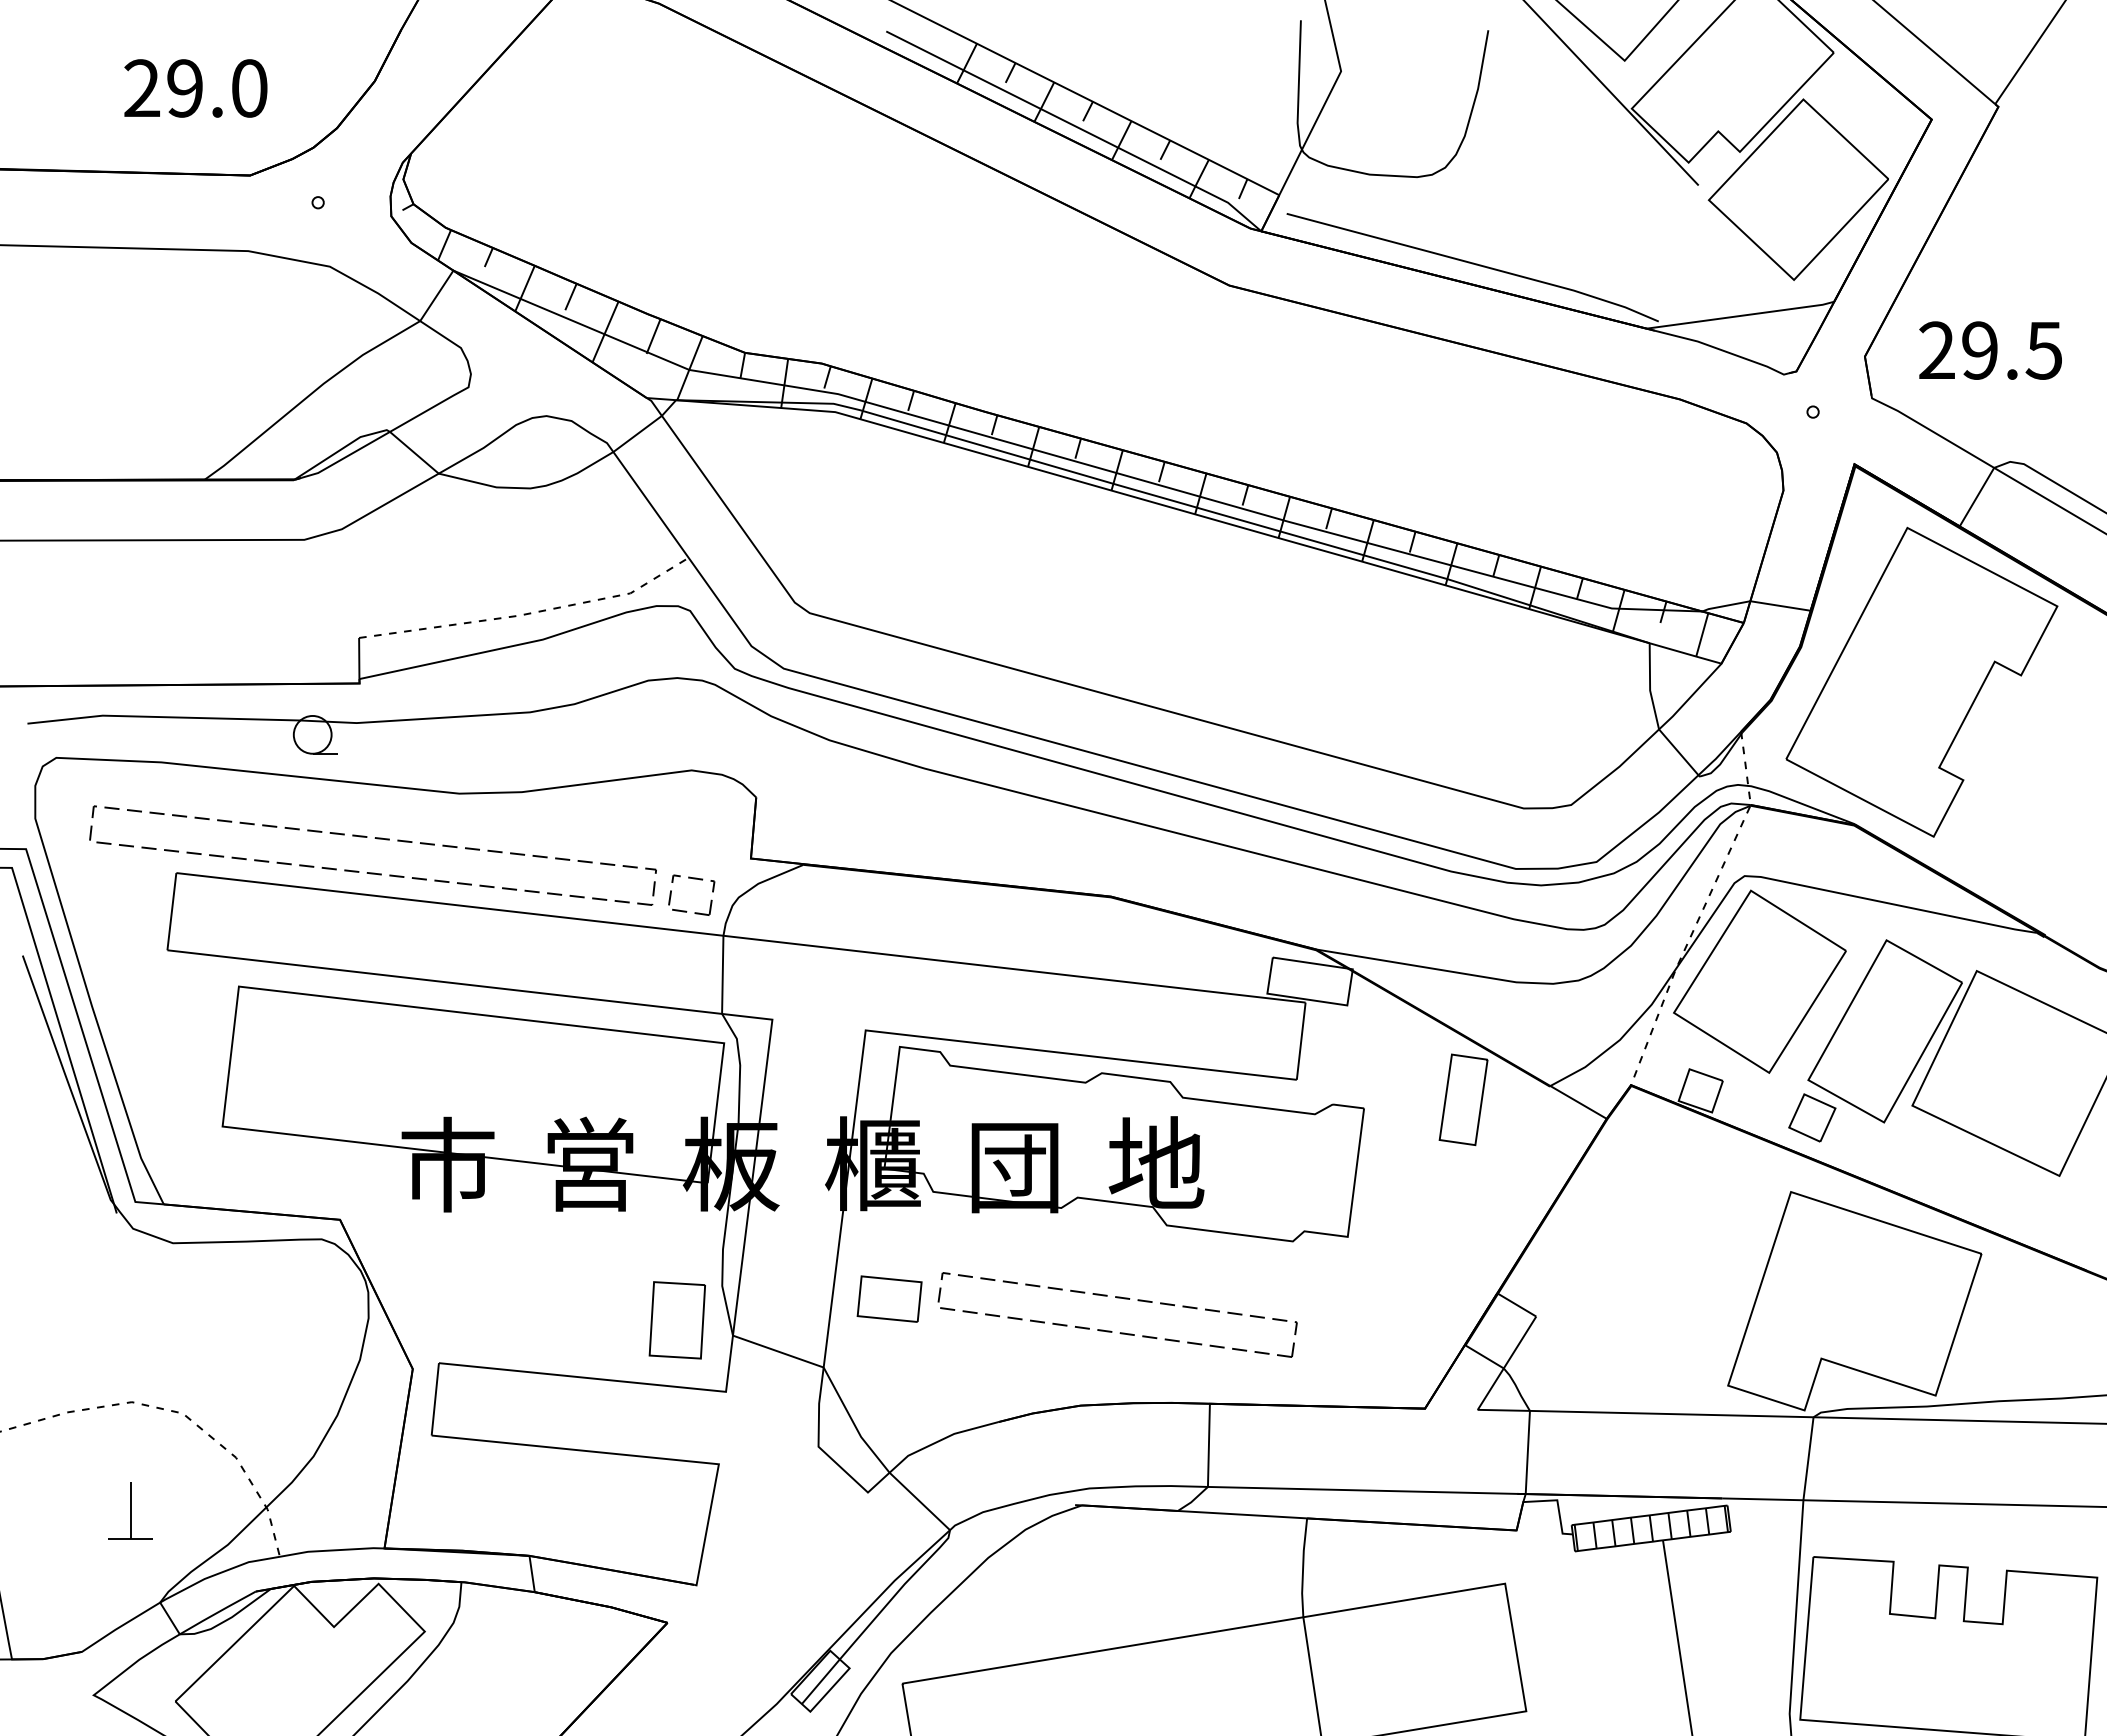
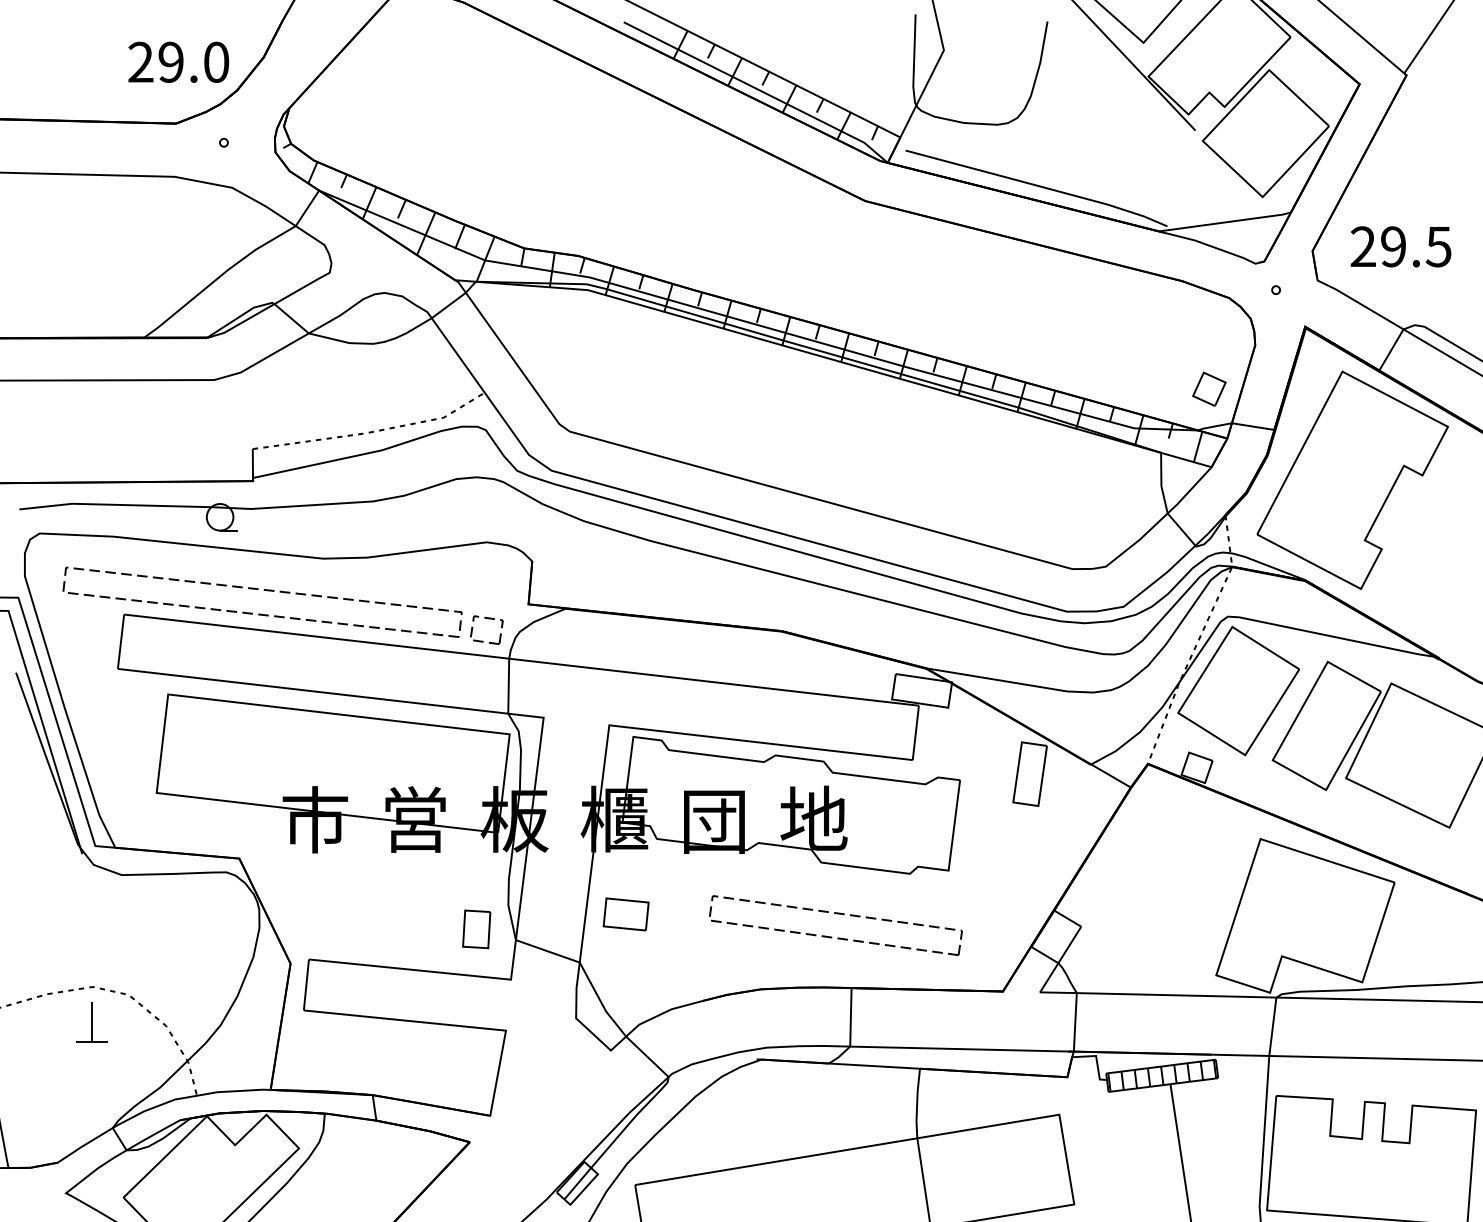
text: (195, 88) -> (178, 62), moved
part: (1812, 1117) -> (1209, 388), moved
part: (1117, 1298) -> (835, 913), moved
part: (676, 1320) -> (476, 929), size x0.7
part: (130, 1510) -> (91, 1022), moved

